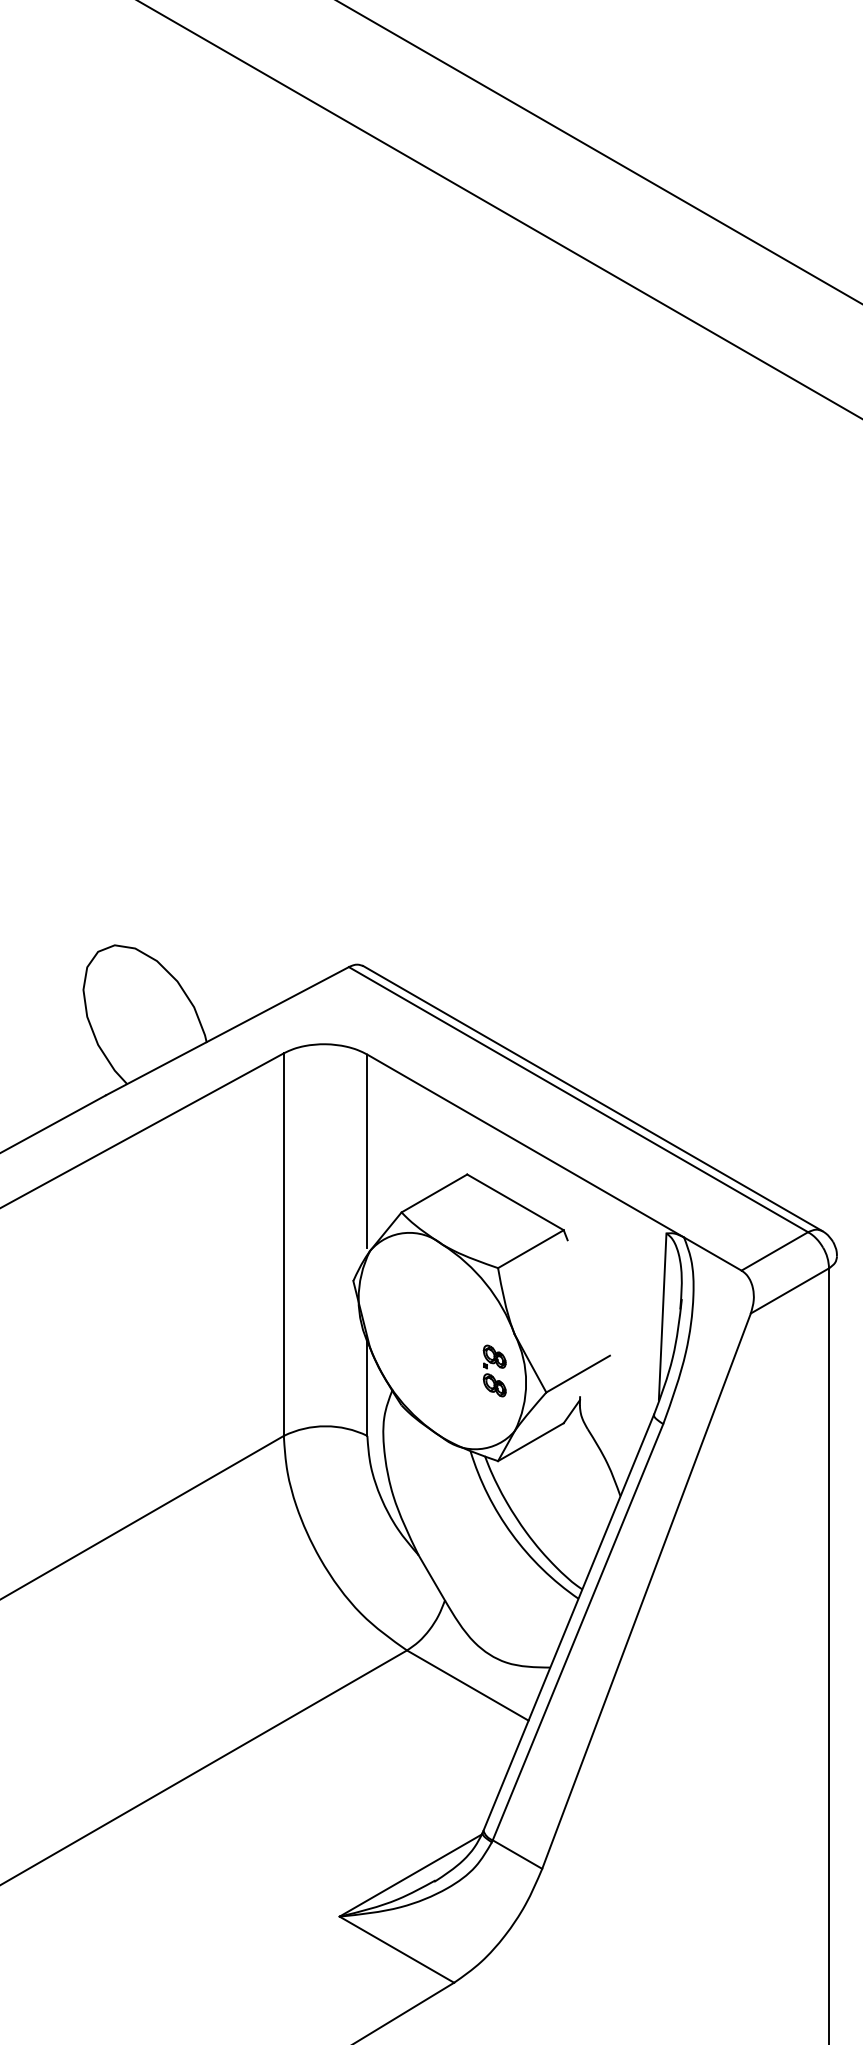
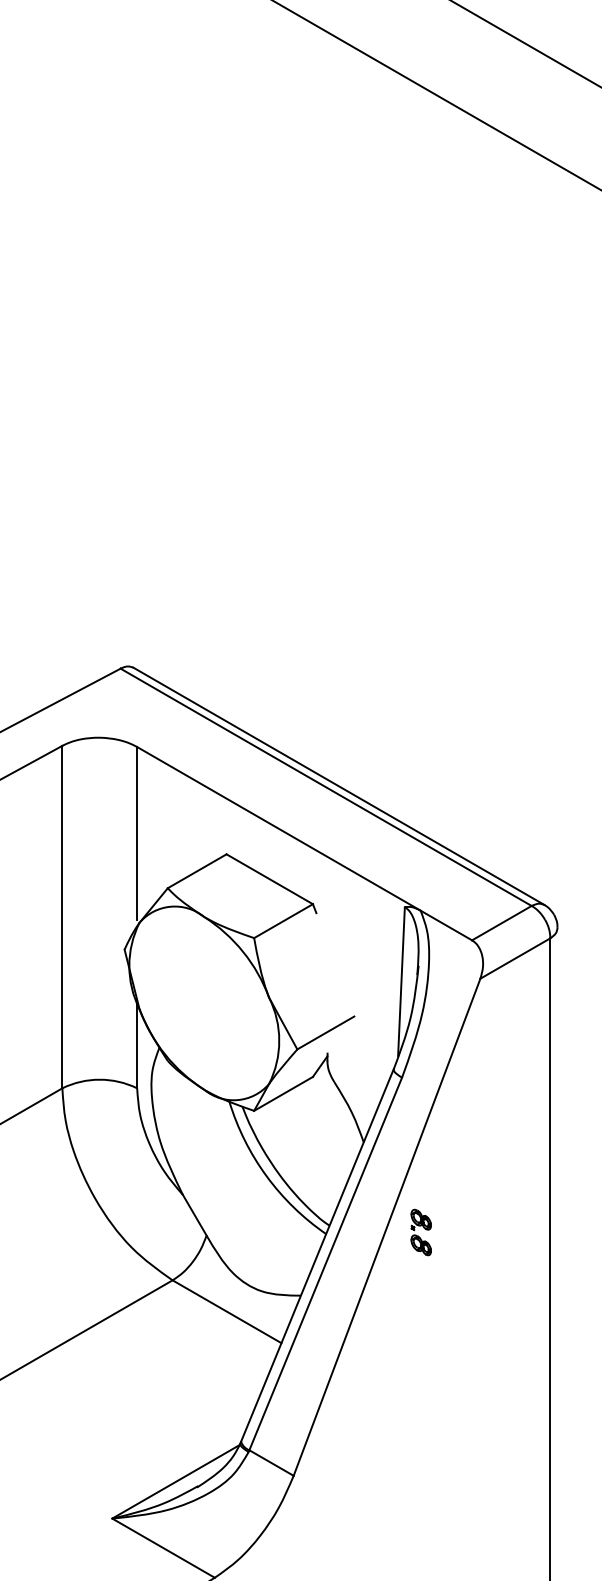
part: (494, 1370) -> (421, 1232), moved

